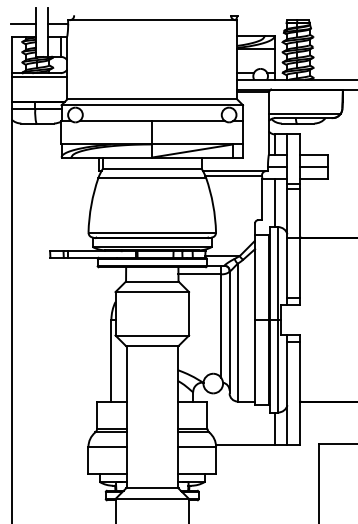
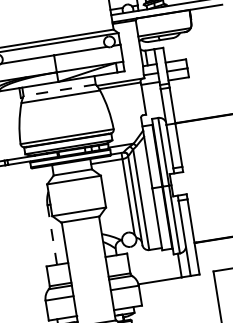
line: (151, 168) -> (59, 90), solid -> dashed
line: (275, 203) -> (153, 101), removed
line: (111, 360) -> (52, 234), solid -> dashed

